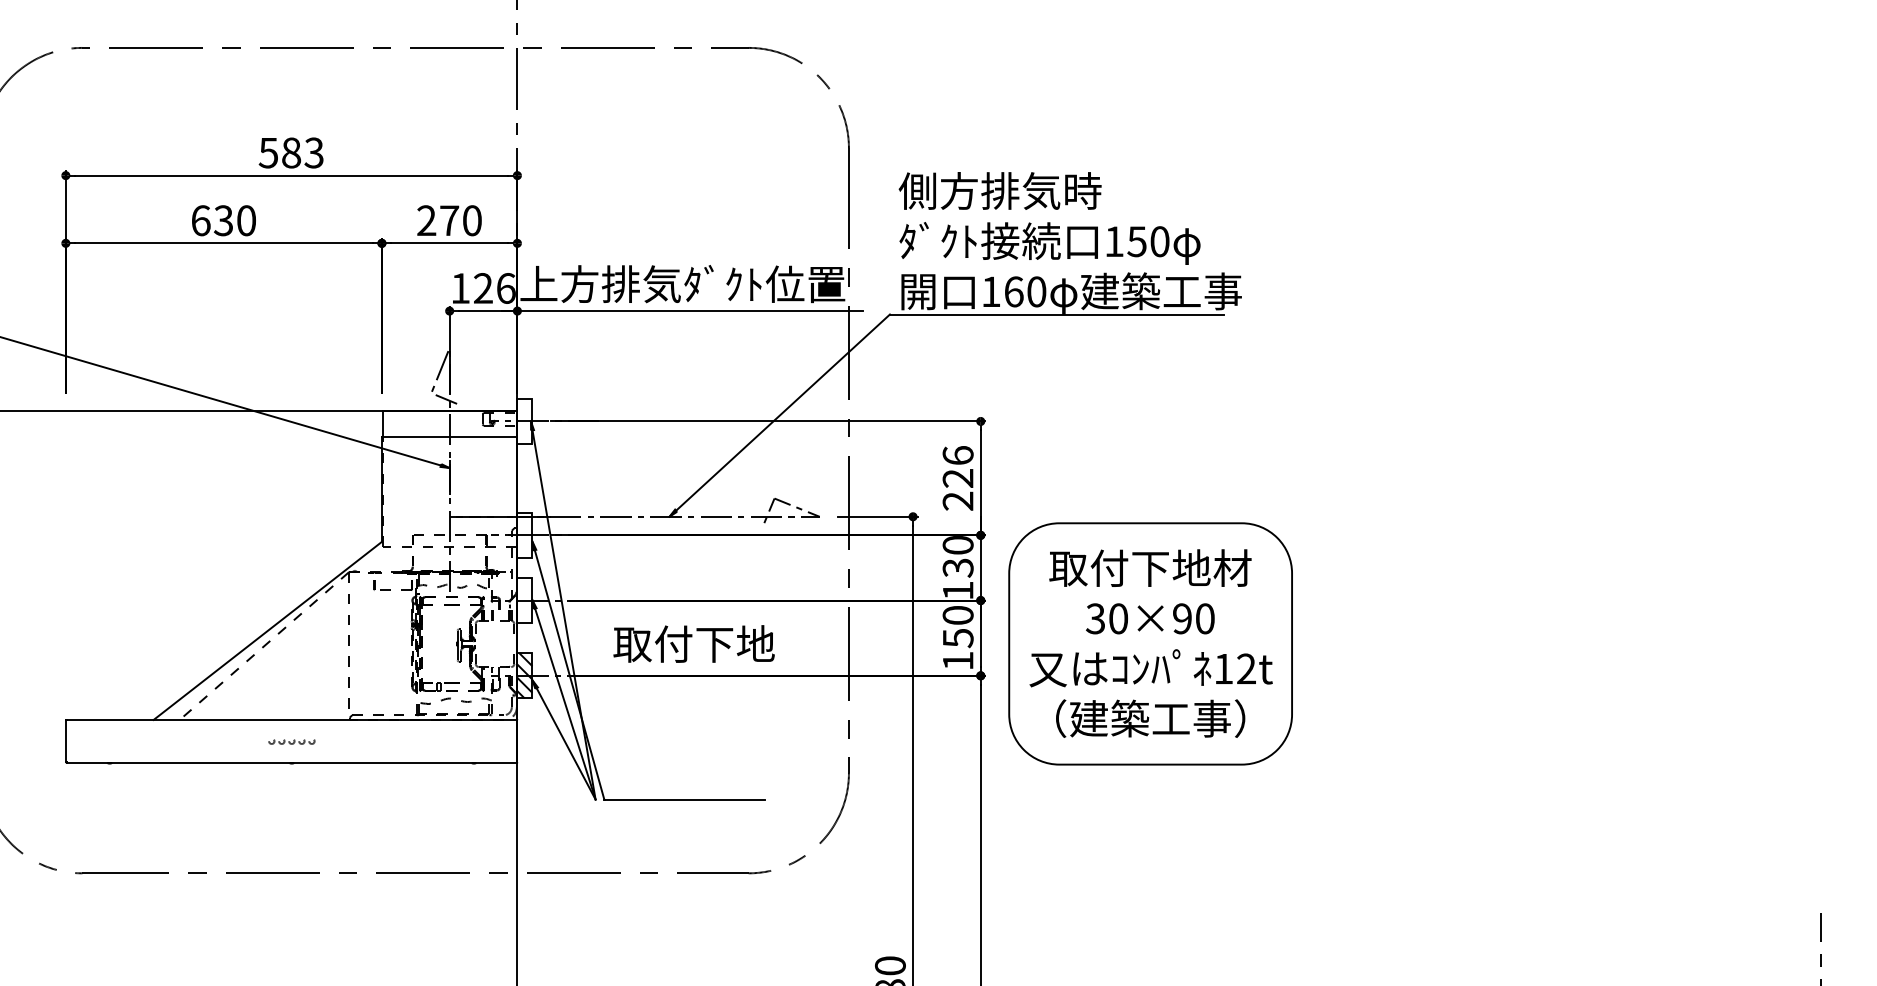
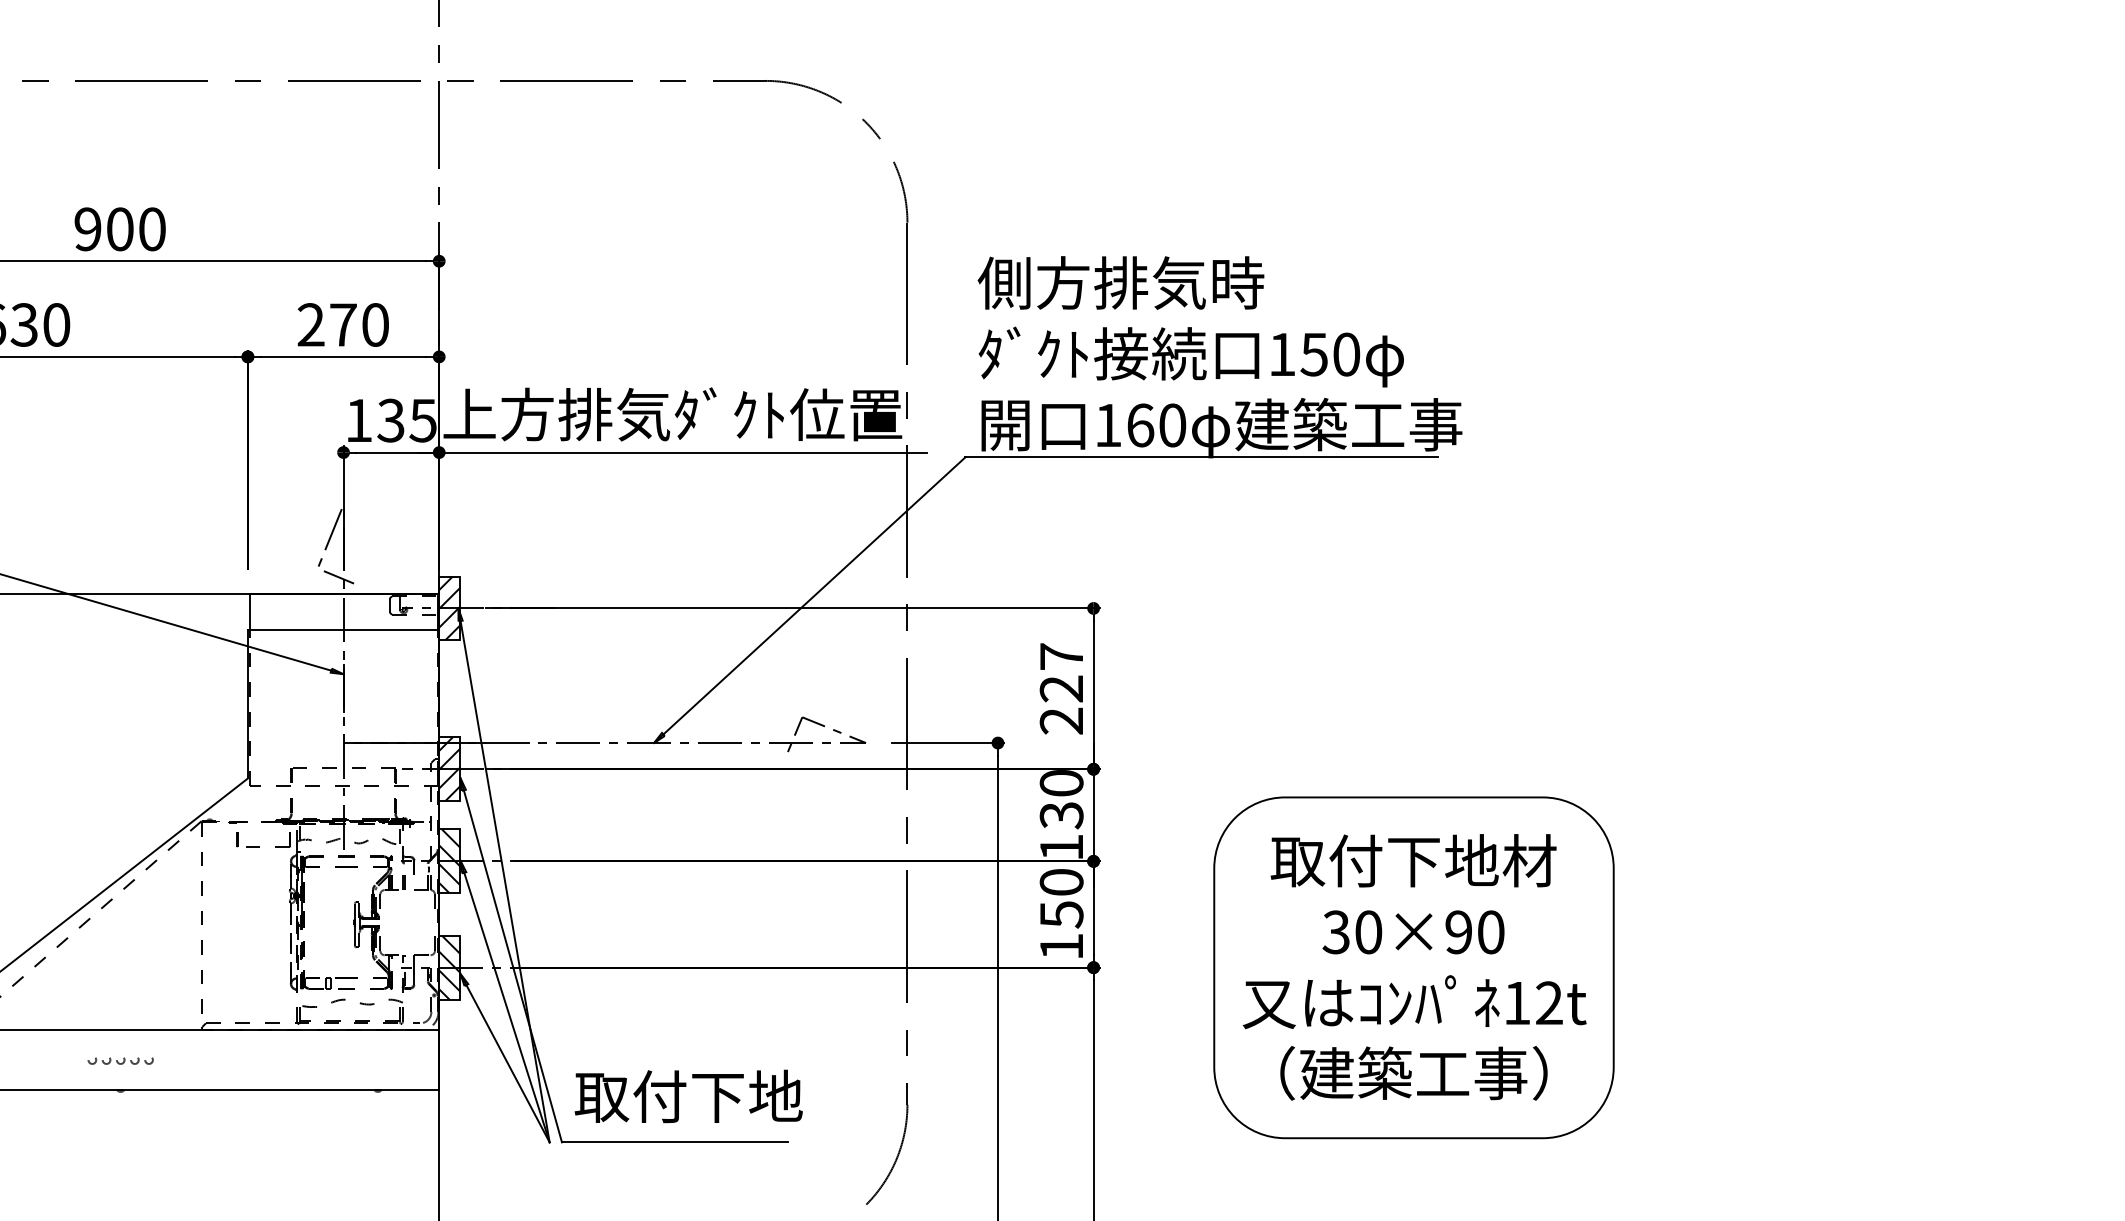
text: (290, 152) -> (118, 228), 583 -> 900
text: (494, 288) -> (406, 420), 126 -> 135
hatch: (524, 421) -> (449, 608), added
text: (957, 455) -> (1060, 656), 226 -> 227
hatch: (524, 534) -> (449, 768), added
hatch: (524, 600) -> (449, 861), added
text: (693, 643) -> (687, 1095), moved
part: (1150, 643) -> (1413, 967), moved

